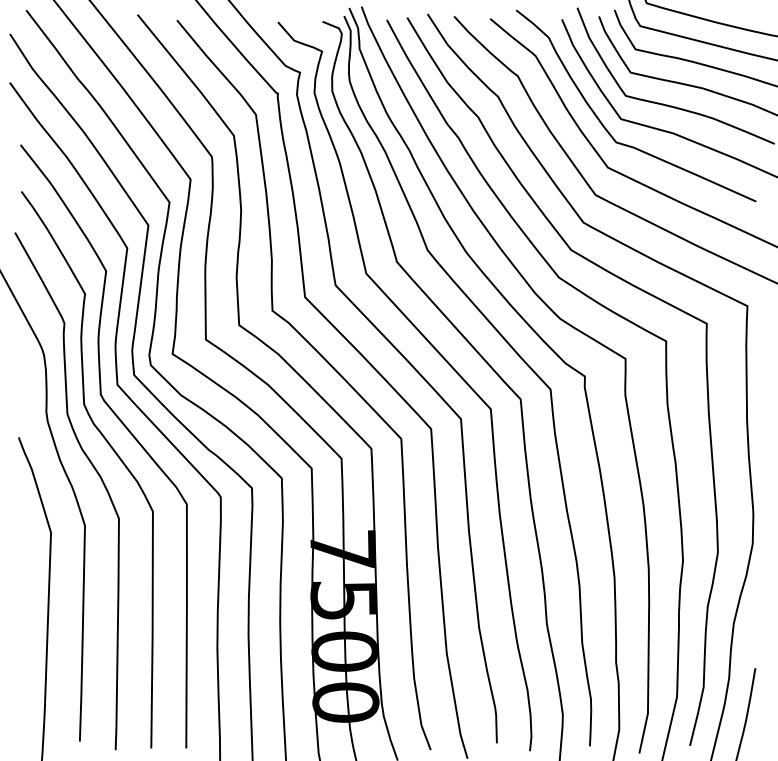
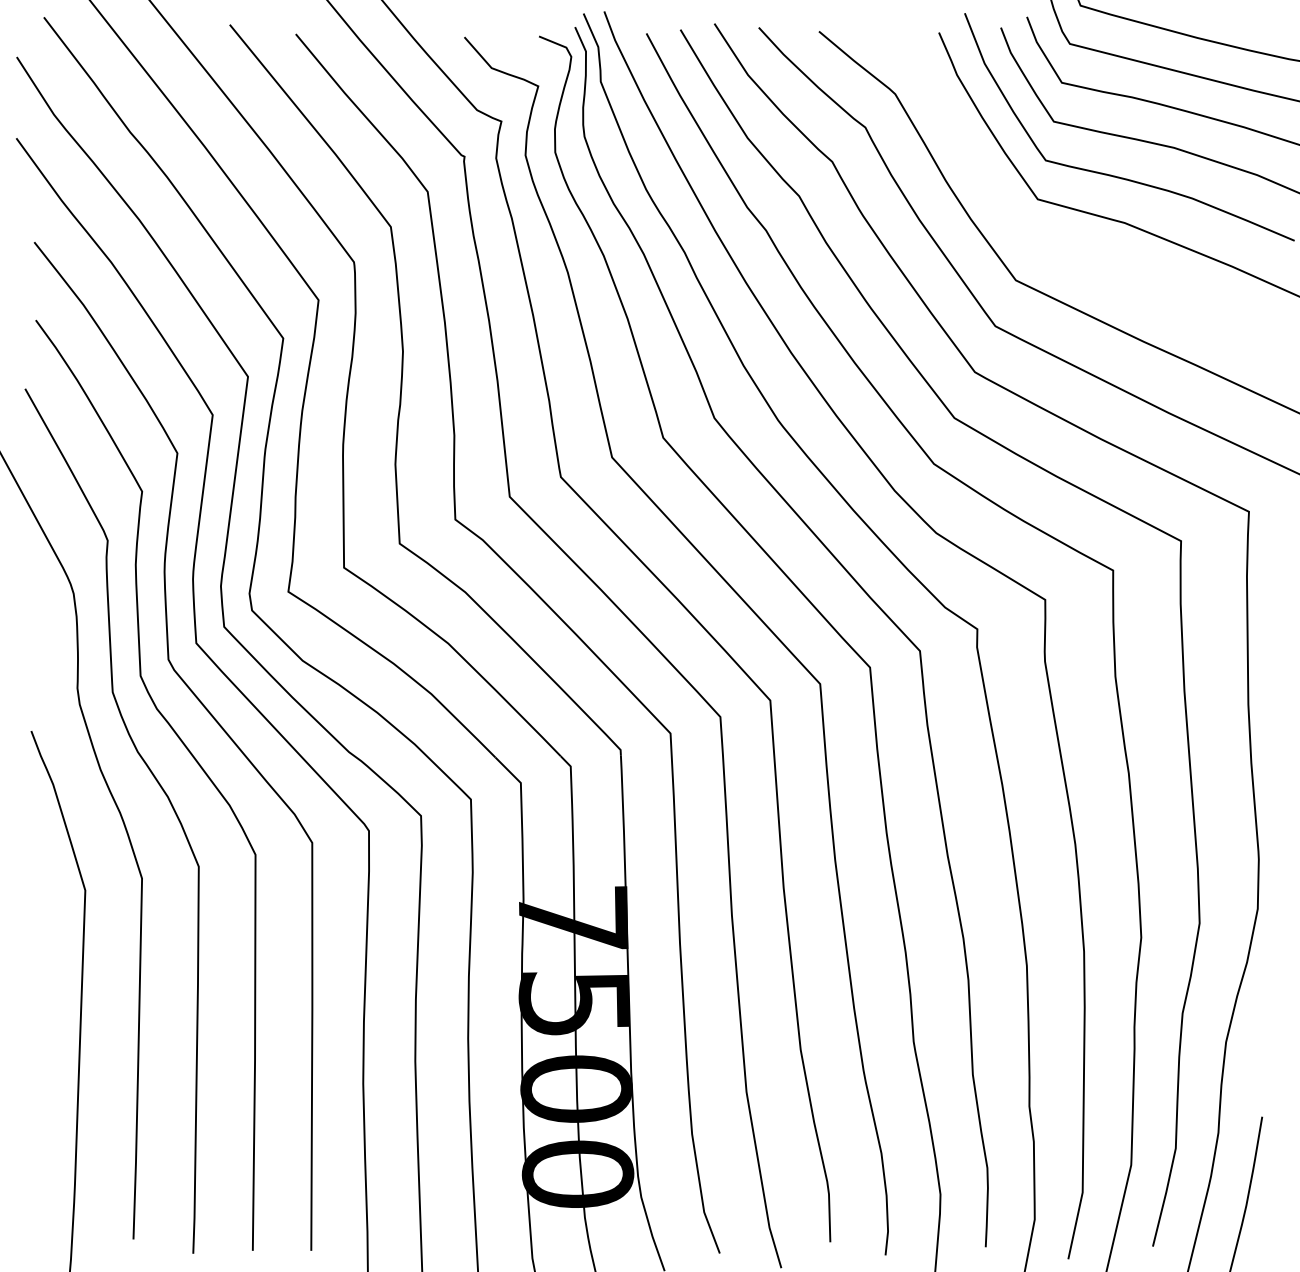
curve: (607, 129) -> (1015, 216), removed

